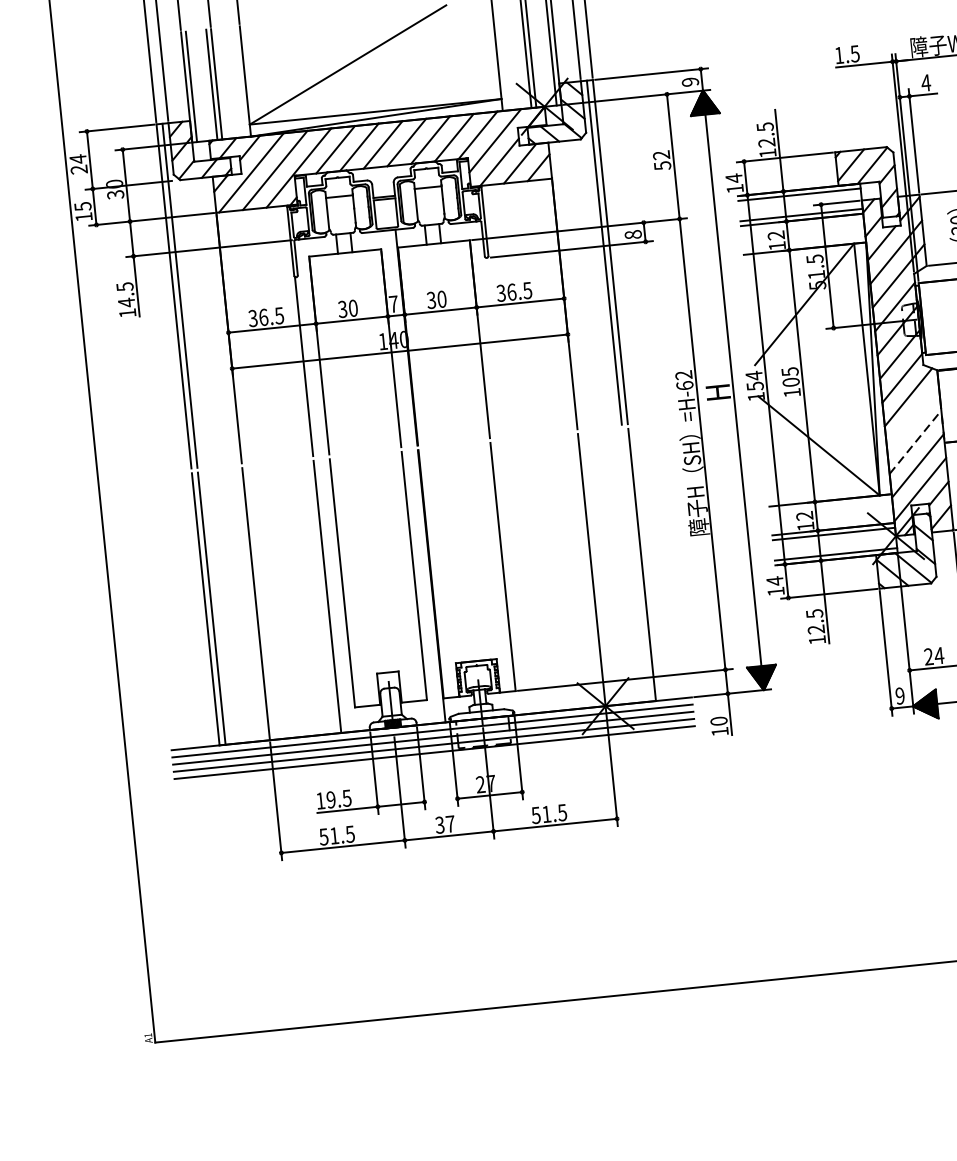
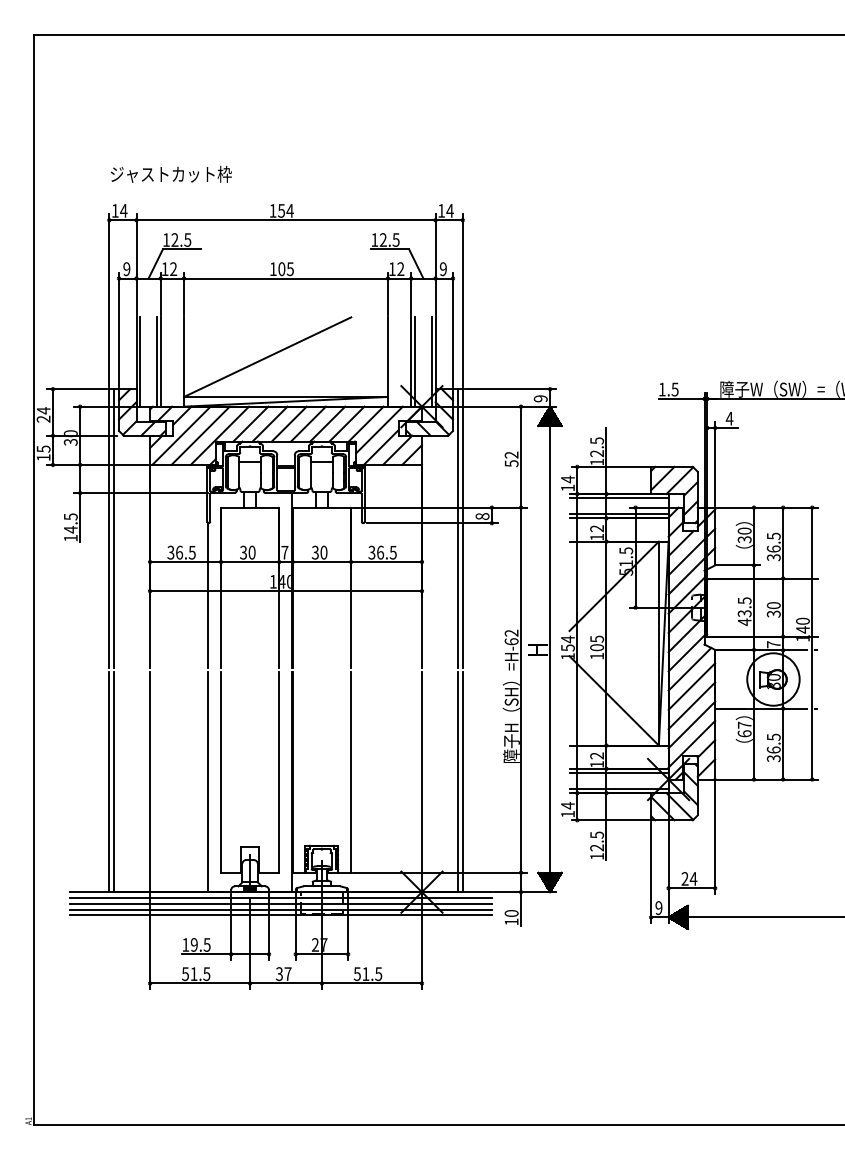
line: (912, 418) -> (691, 686), added
line: (914, 441) -> (691, 705), dashed -> solid
line: (635, 565) -> (457, 781), added

